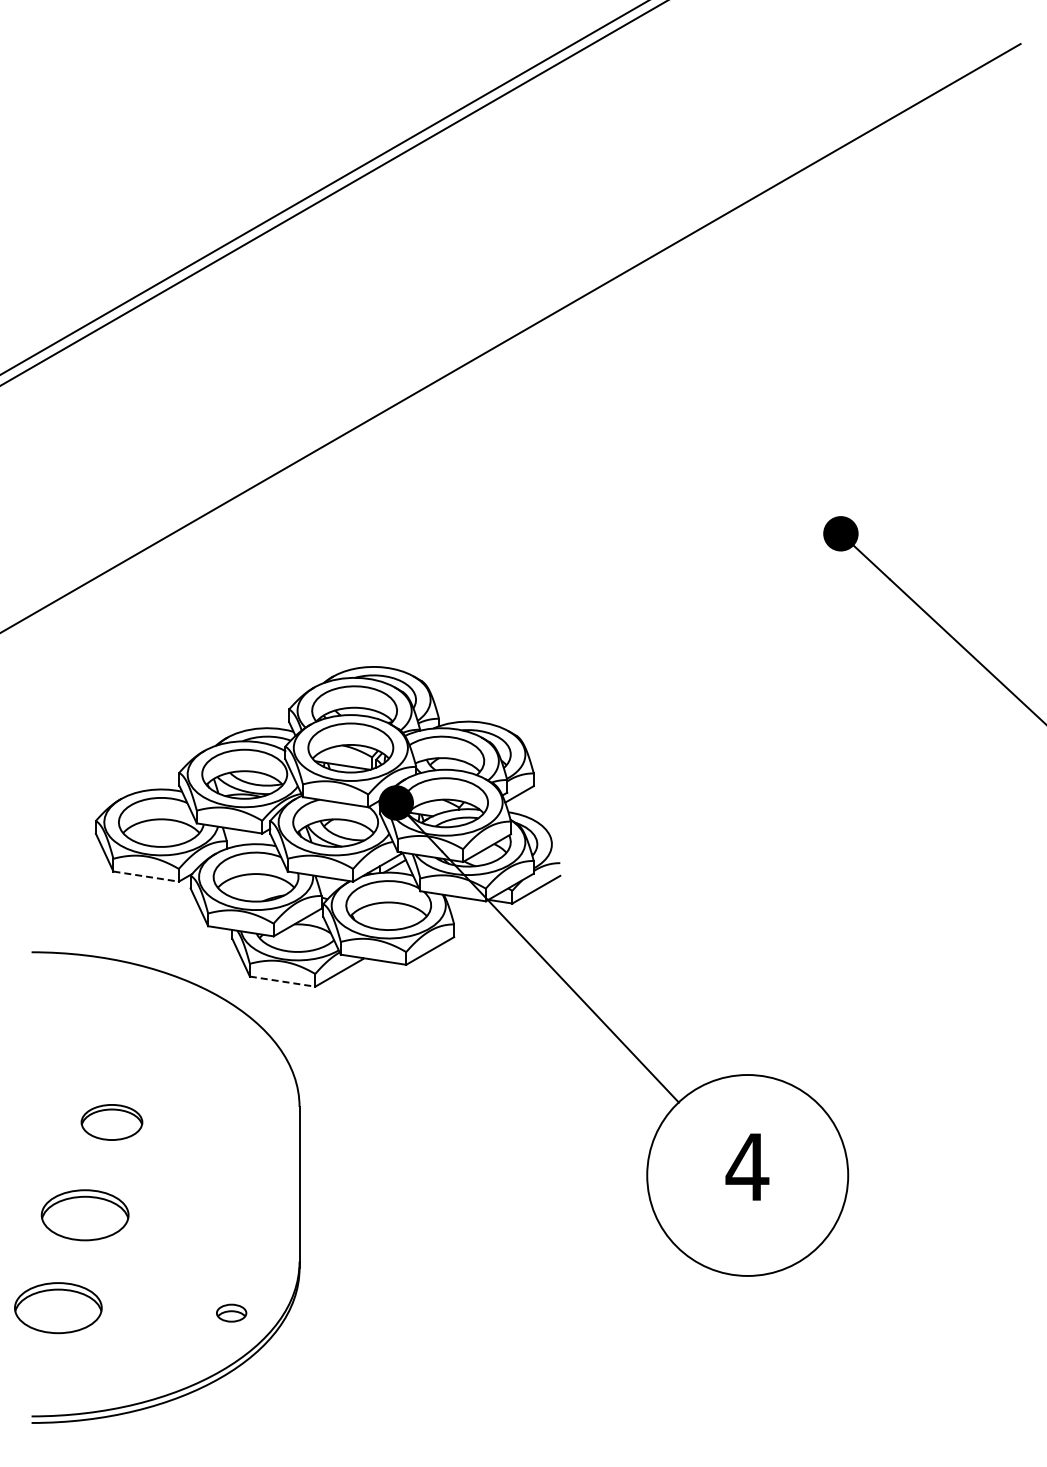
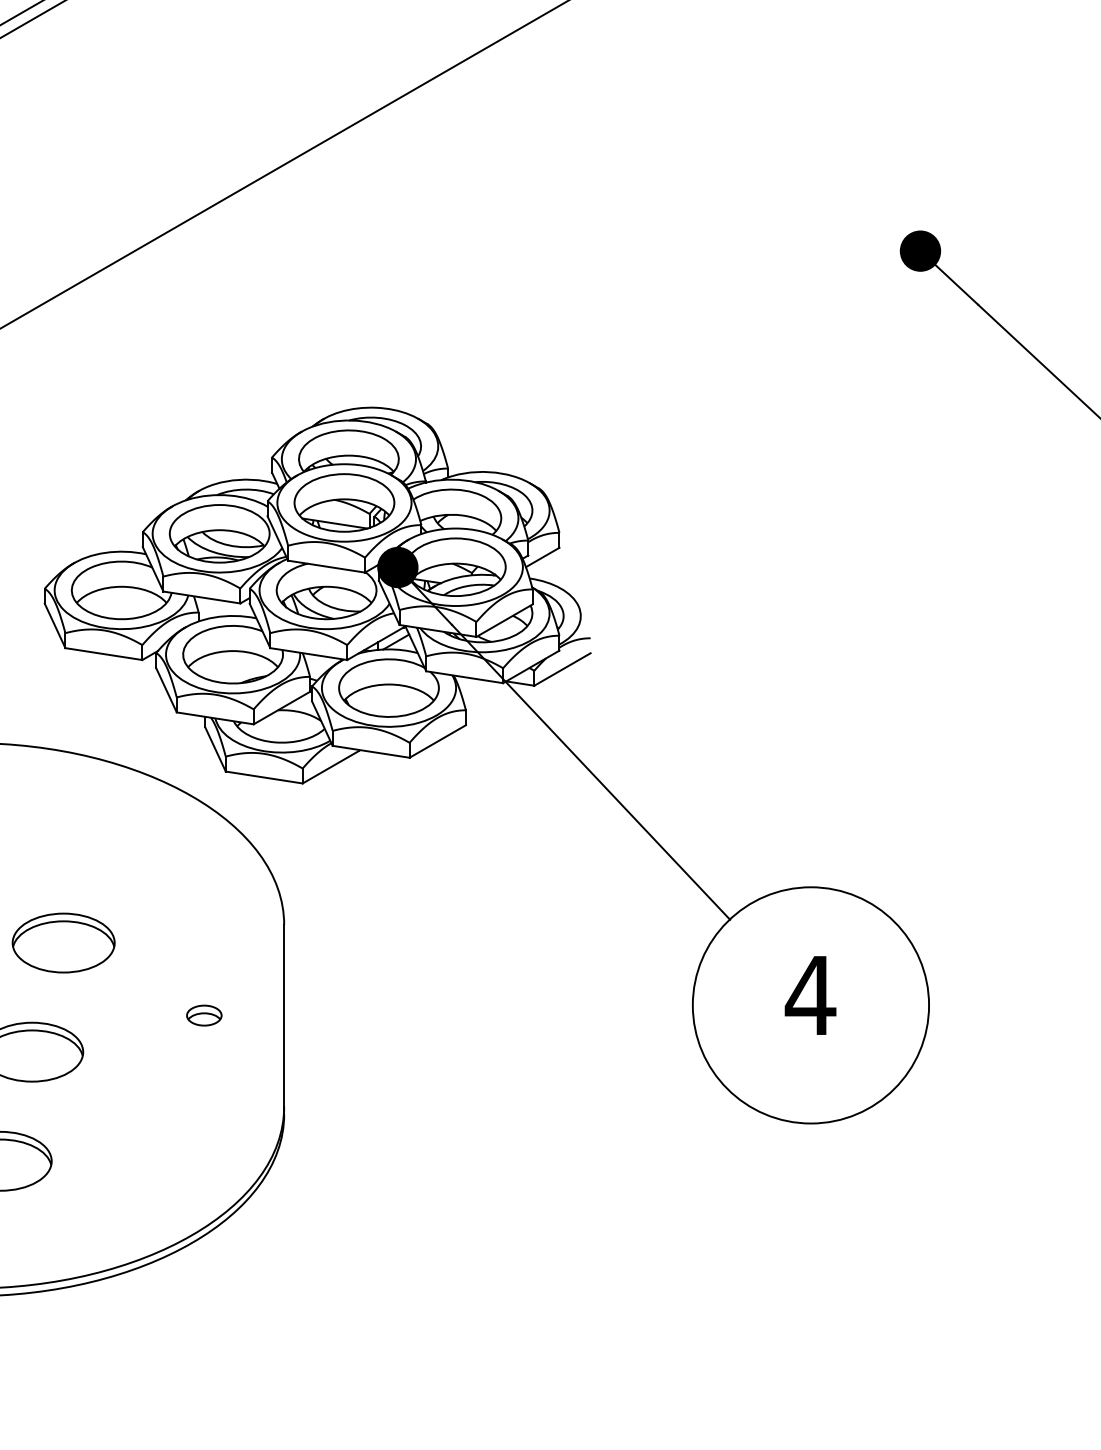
line: (146, 876) -> (104, 653), dashed -> solid
line: (283, 981) -> (265, 777), dashed -> solid
part: (111, 1122) -> (63, 943), size x1.43
part: (231, 1312) -> (204, 1014), moved

